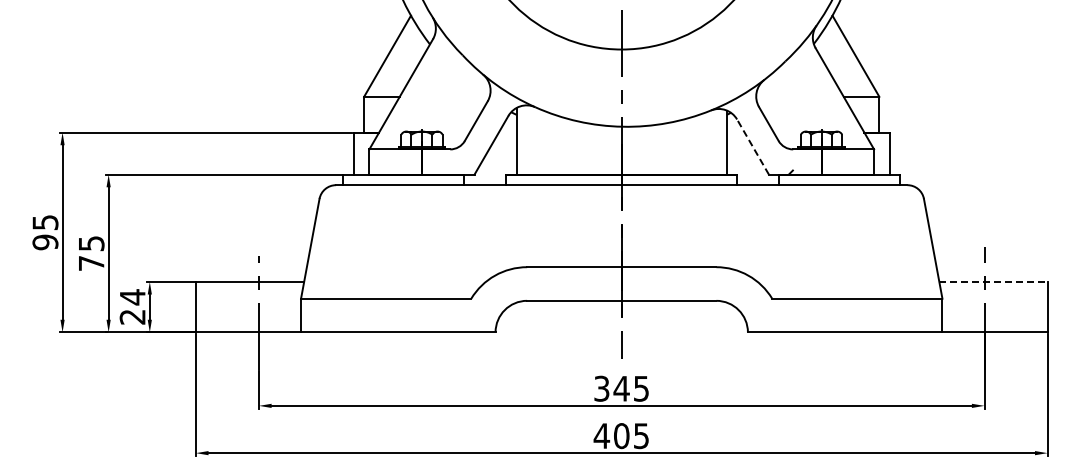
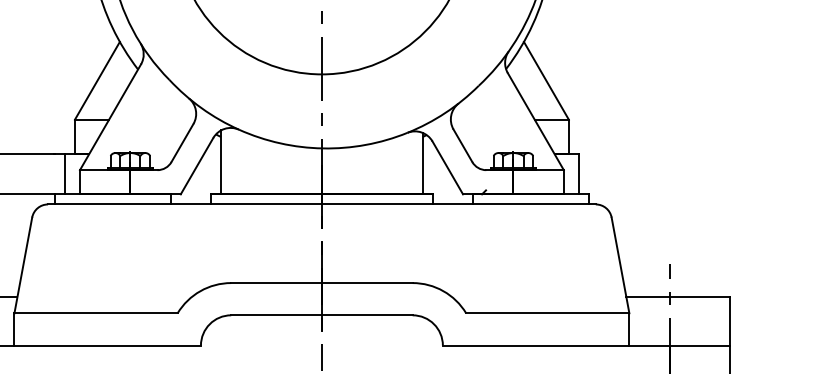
line: (753, 147) -> (448, 168), dashed -> solid
line: (993, 281) -> (678, 296), dashed -> solid

